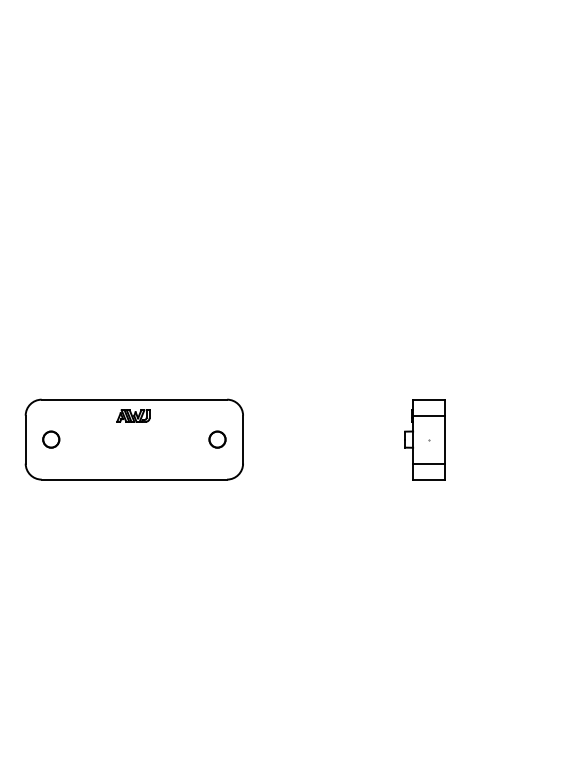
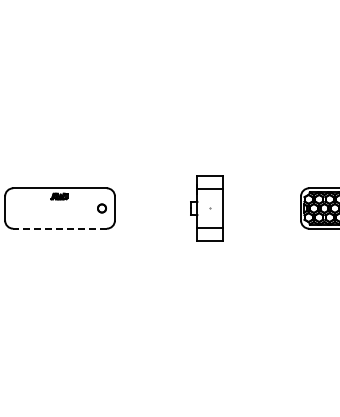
part: (52, 439) -> (18, 208), removed
part: (424, 439) -> (206, 208), size x1.6
line: (135, 479) -> (60, 228), solid -> dashed

